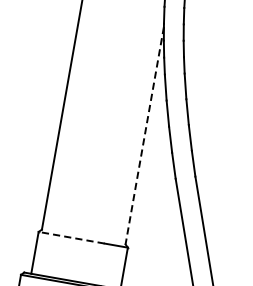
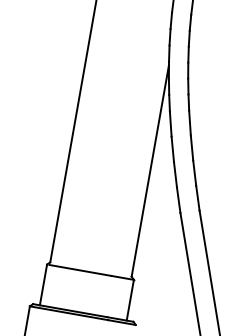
line: (144, 136) -> (150, 171), dashed -> solid
line: (72, 238) -> (80, 270), dashed -> solid

